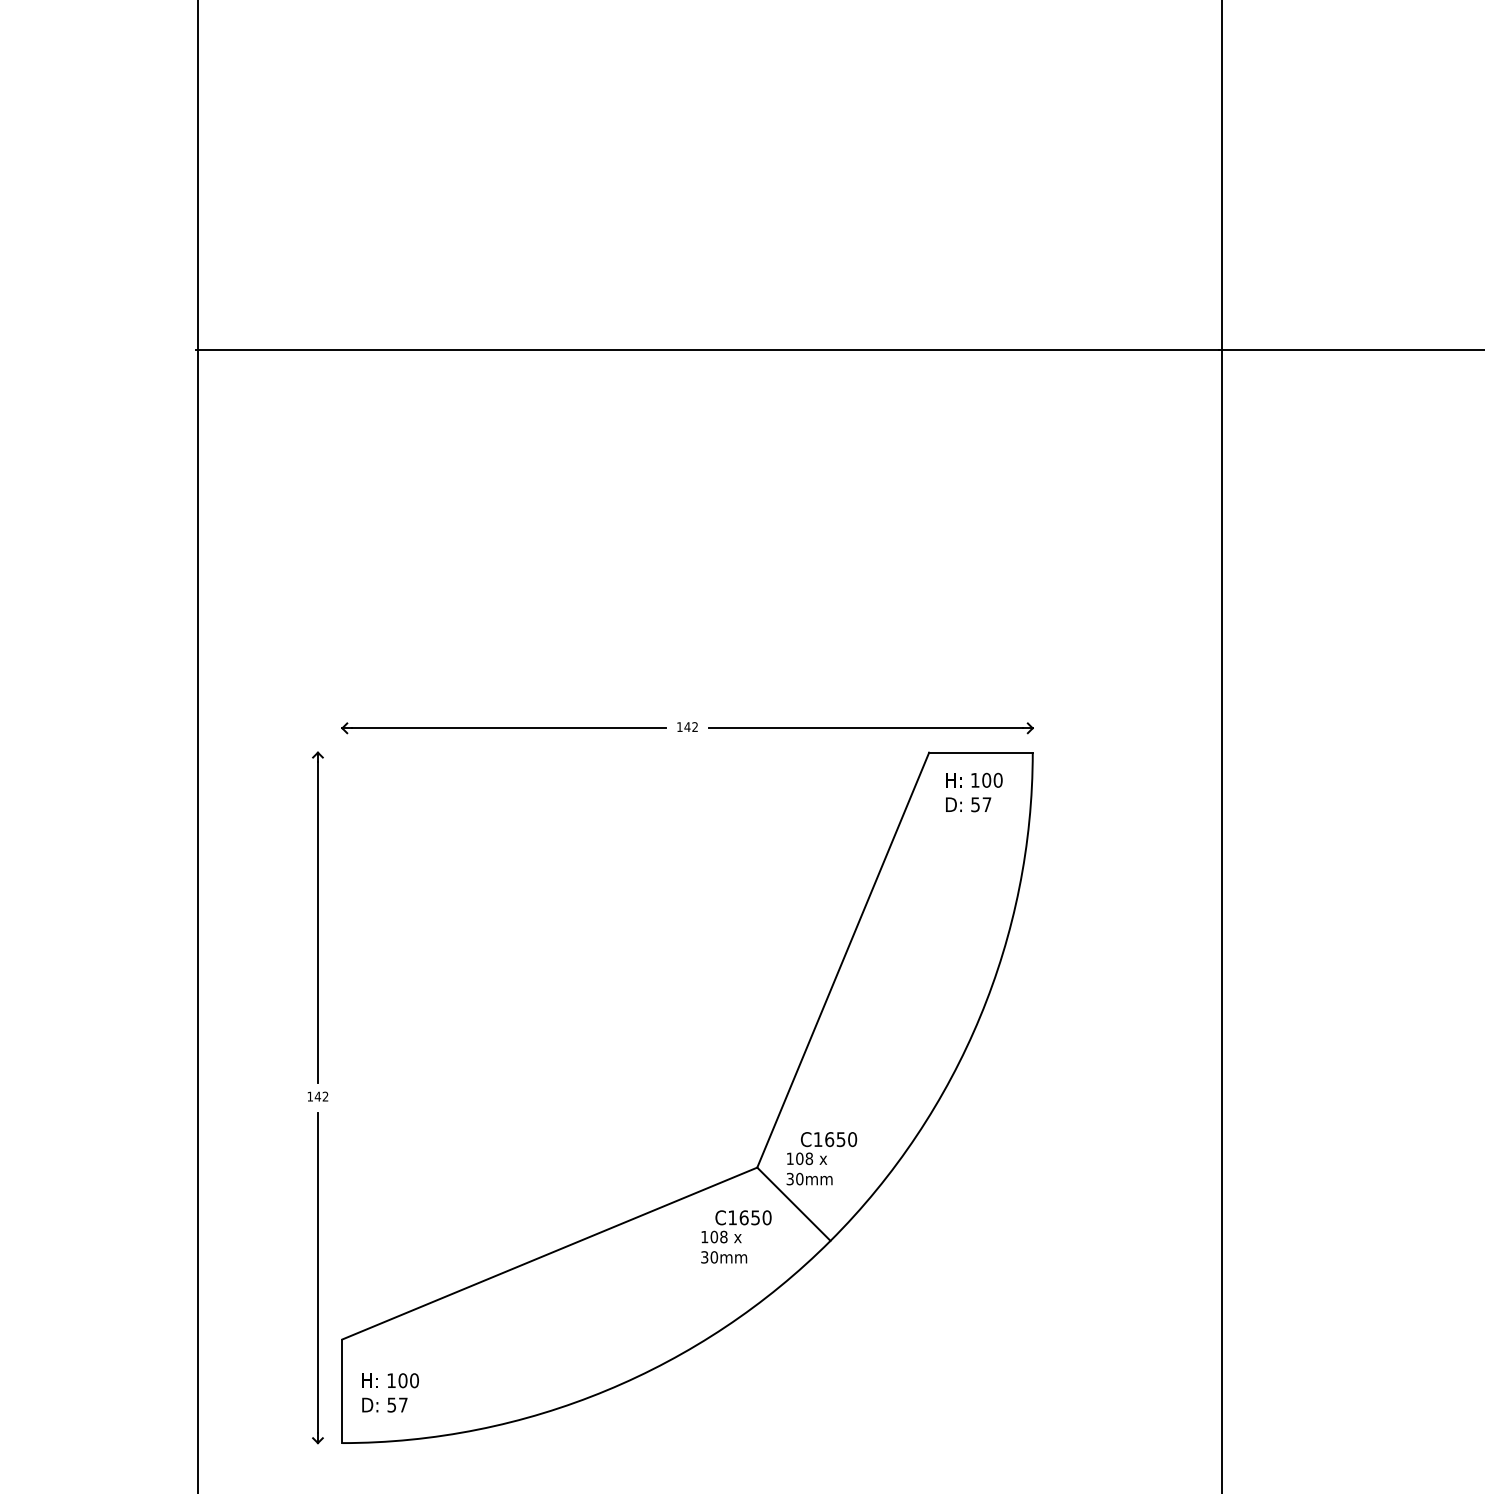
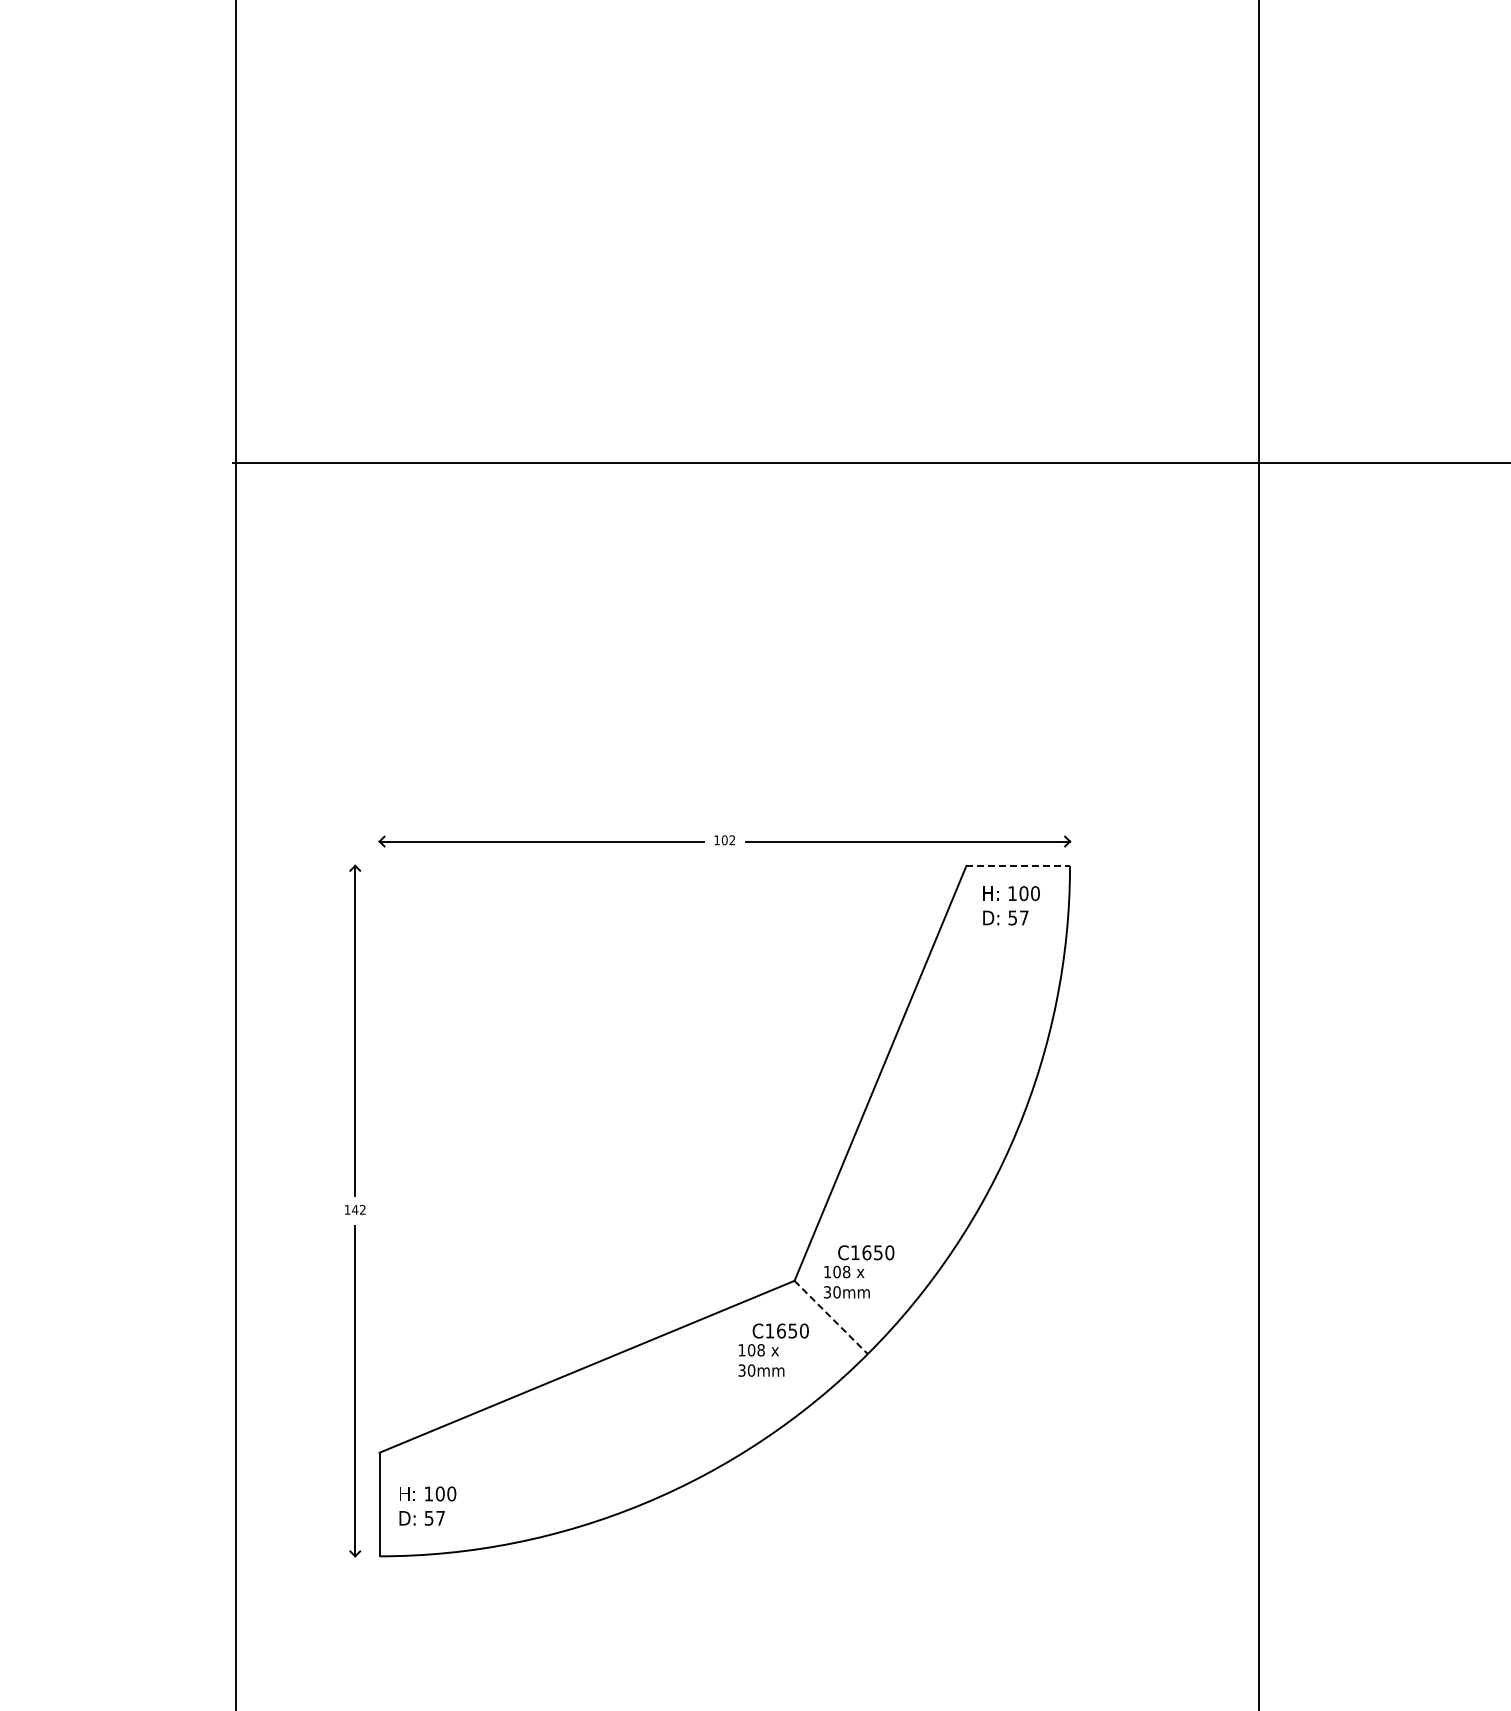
text: (687, 727) -> (724, 840), 142 -> 102
line: (981, 752) -> (1018, 865), solid -> dashed
line: (794, 1204) -> (831, 1317), solid -> dashed

